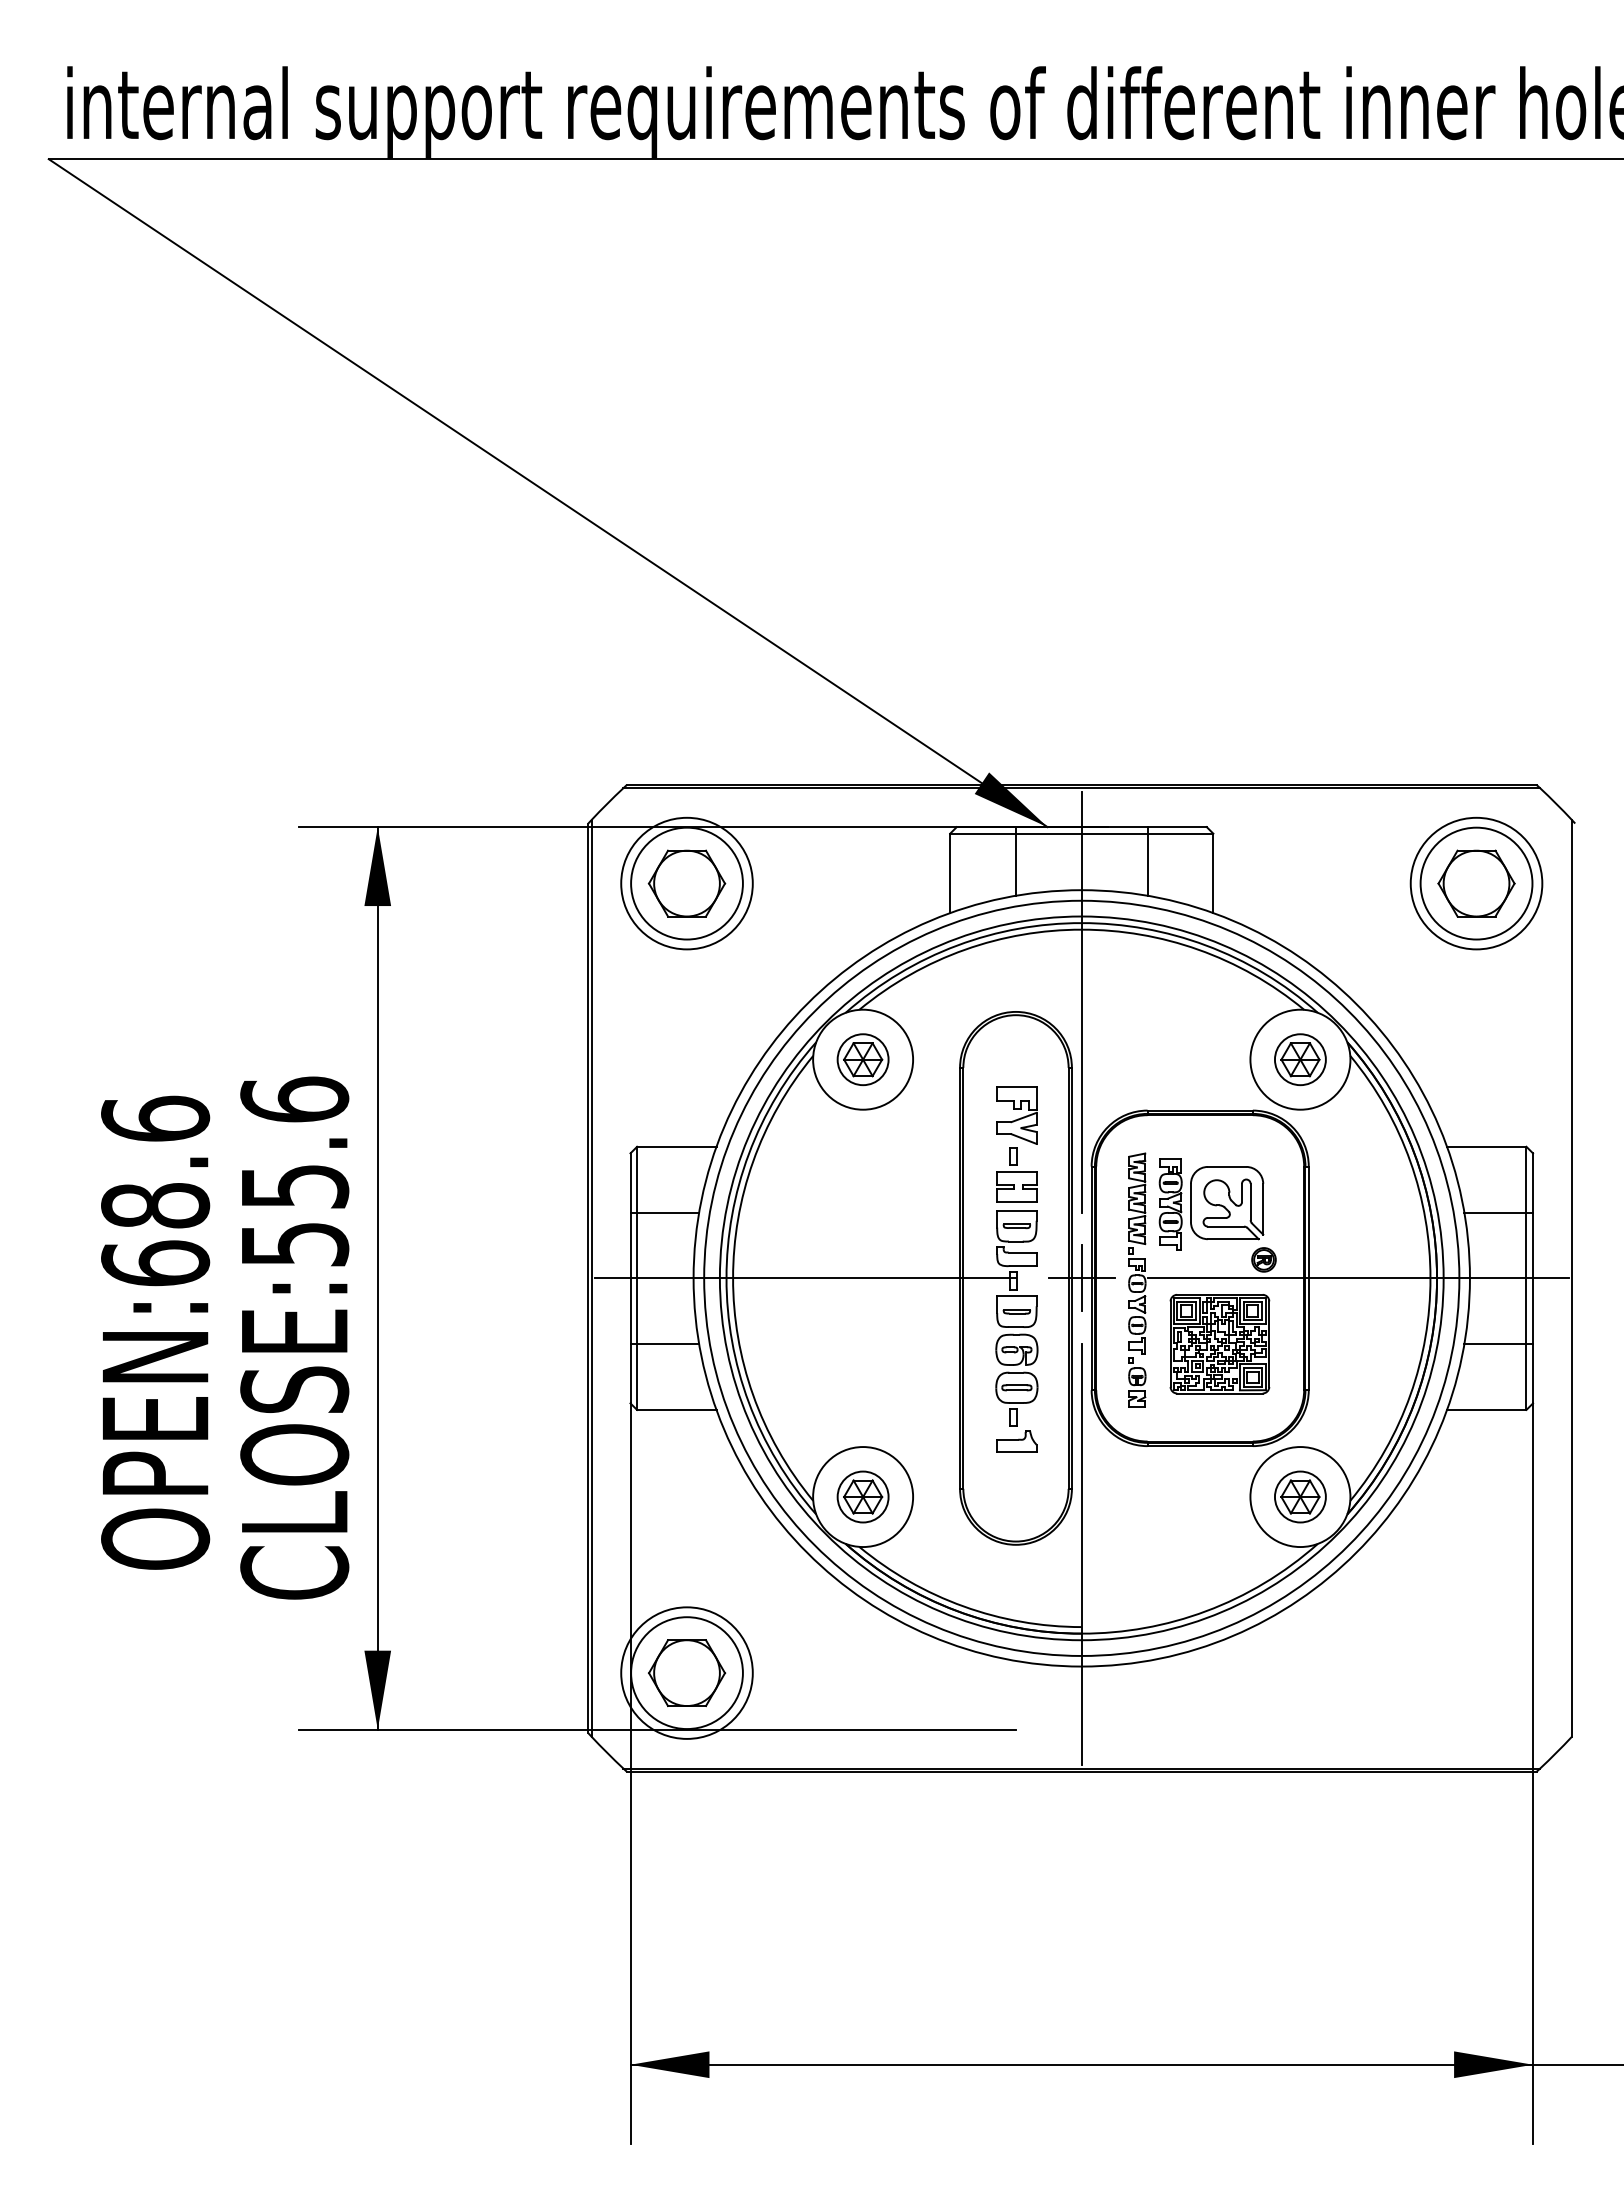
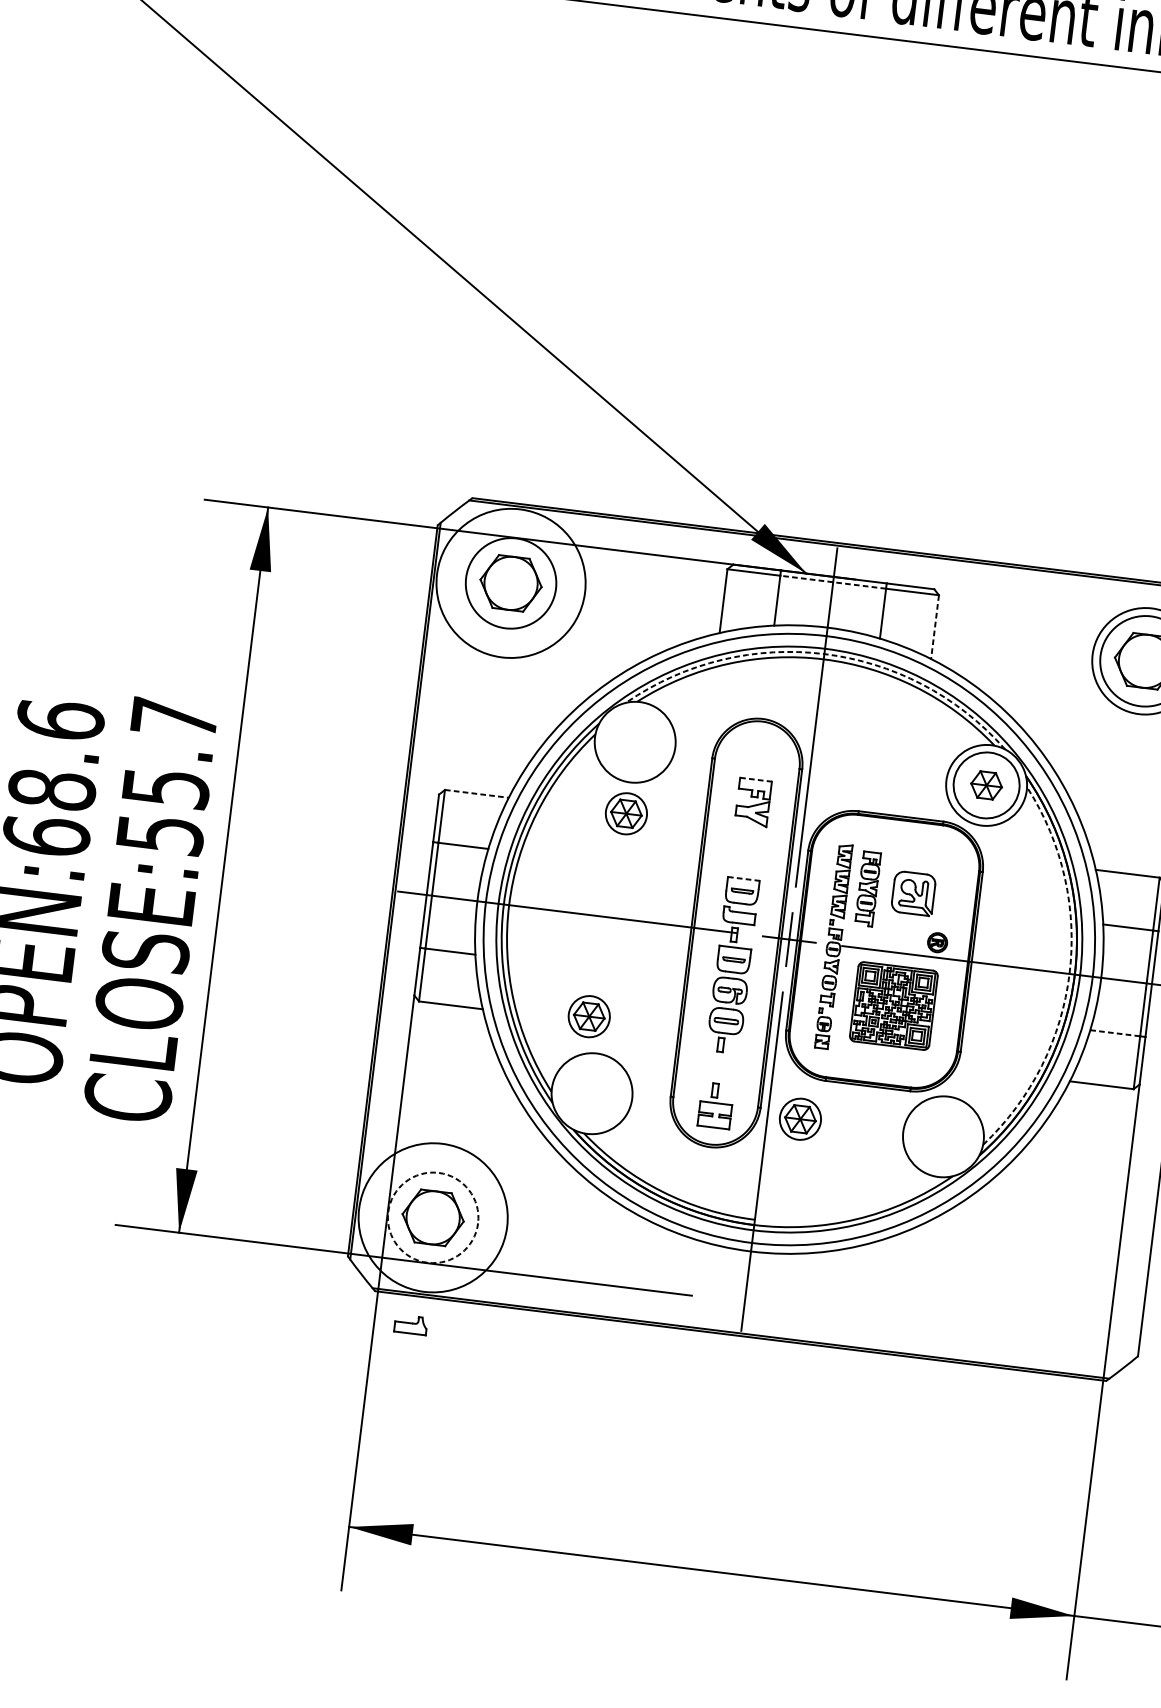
line: (1081, 833) -> (833, 582), solid -> dashed
line: (1213, 873) -> (935, 627), solid -> dashed
circle: (686, 883) -> (510, 583), size x1.4
arc: (1081, 923) -> (824, 654), solid -> dashed
part: (862, 1059) -> (625, 813), moved
circle: (1299, 1059) -> (985, 785), size x1.6
line: (1016, 1087) -> (755, 779), solid -> dashed
text: (294, 1099) -> (174, 718), CLOSE:55.6 -> CLOSE:55.7
line: (676, 1146) -> (476, 793), solid -> dashed
part: (1016, 1174) -> (715, 1105), moved
part: (1227, 1203) -> (913, 893), size x0.7
line: (1016, 1210) -> (743, 878), solid -> dashed
arc: (1430, 1278) -> (1069, 974), solid -> dashed
line: (1495, 1344) -> (1115, 1033), solid -> dashed
part: (1016, 1441) -> (410, 1324), moved
part: (862, 1496) -> (588, 1016), moved
part: (1300, 1496) -> (800, 1118), moved
circle: (686, 1672) -> (432, 1217), size x1.4
circle: (686, 1673) -> (432, 1218), solid -> dashed

